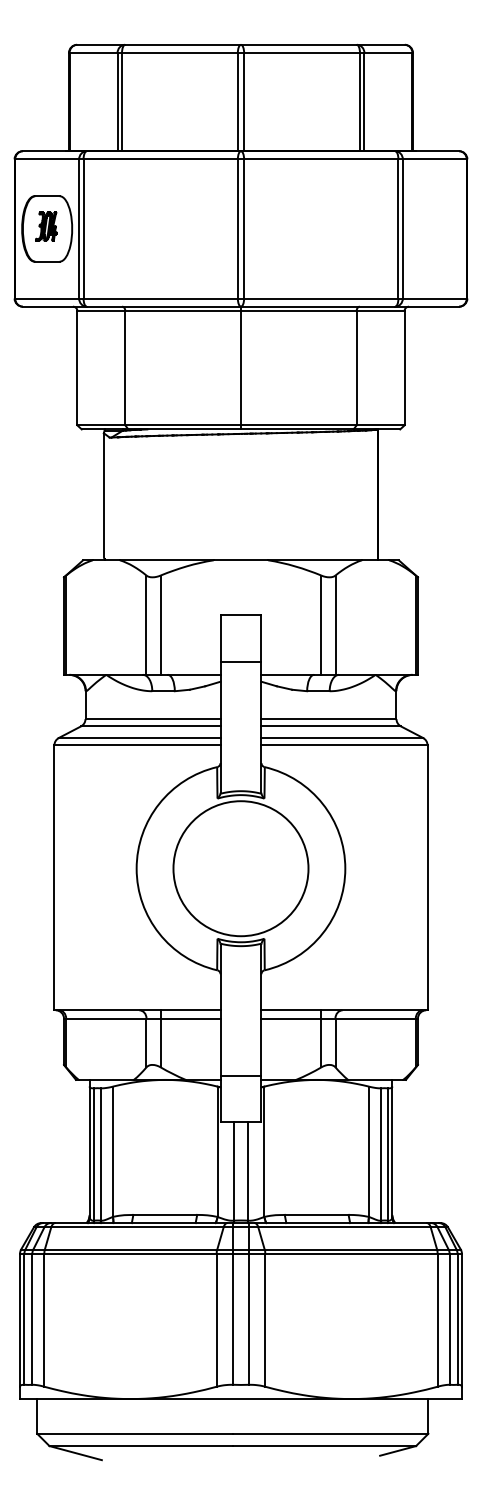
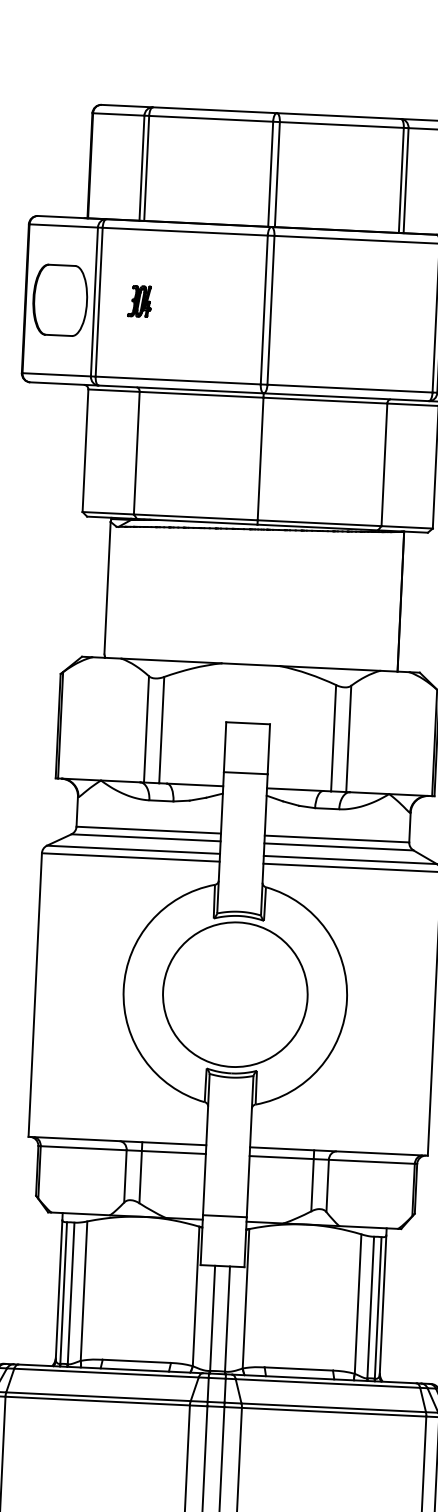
part: (46, 226) -> (139, 301), moved

